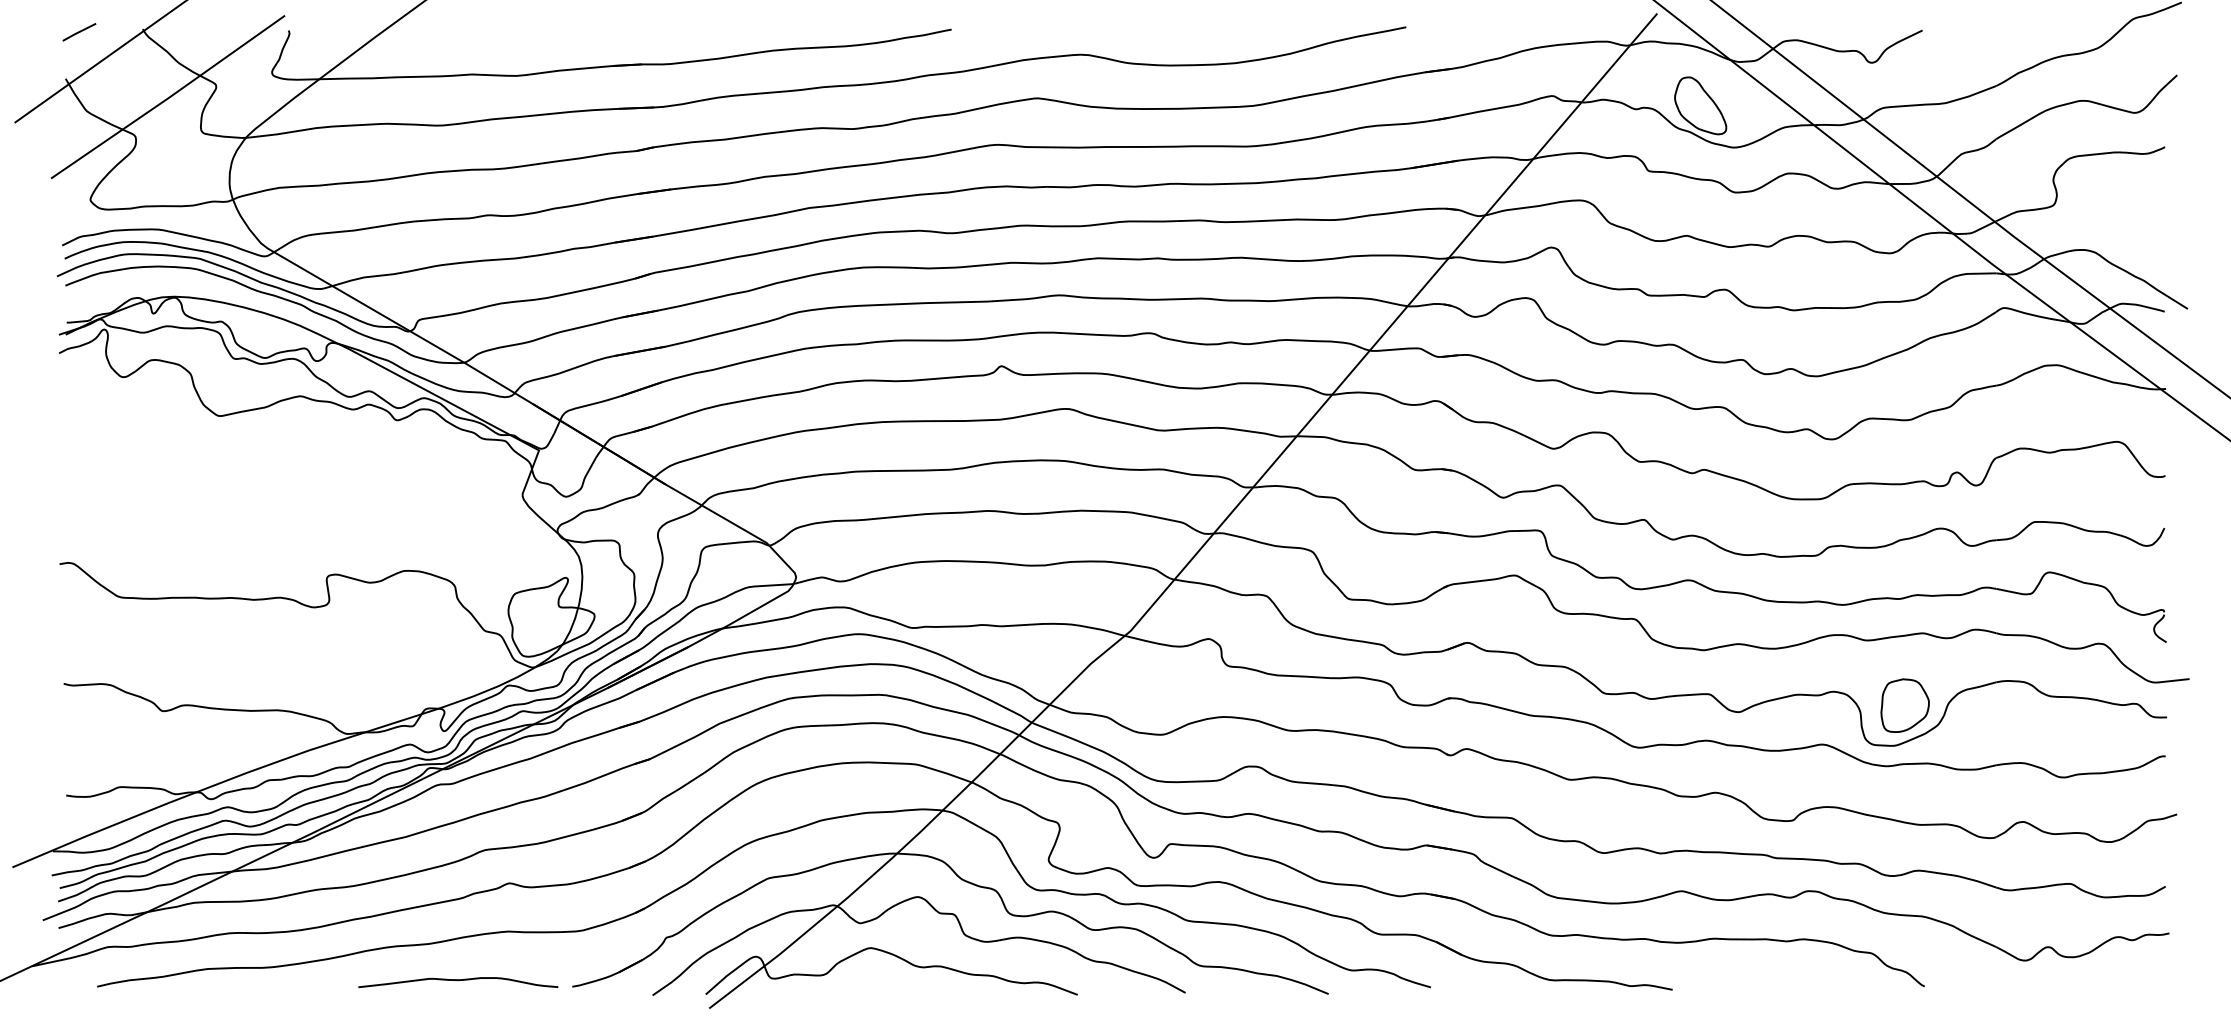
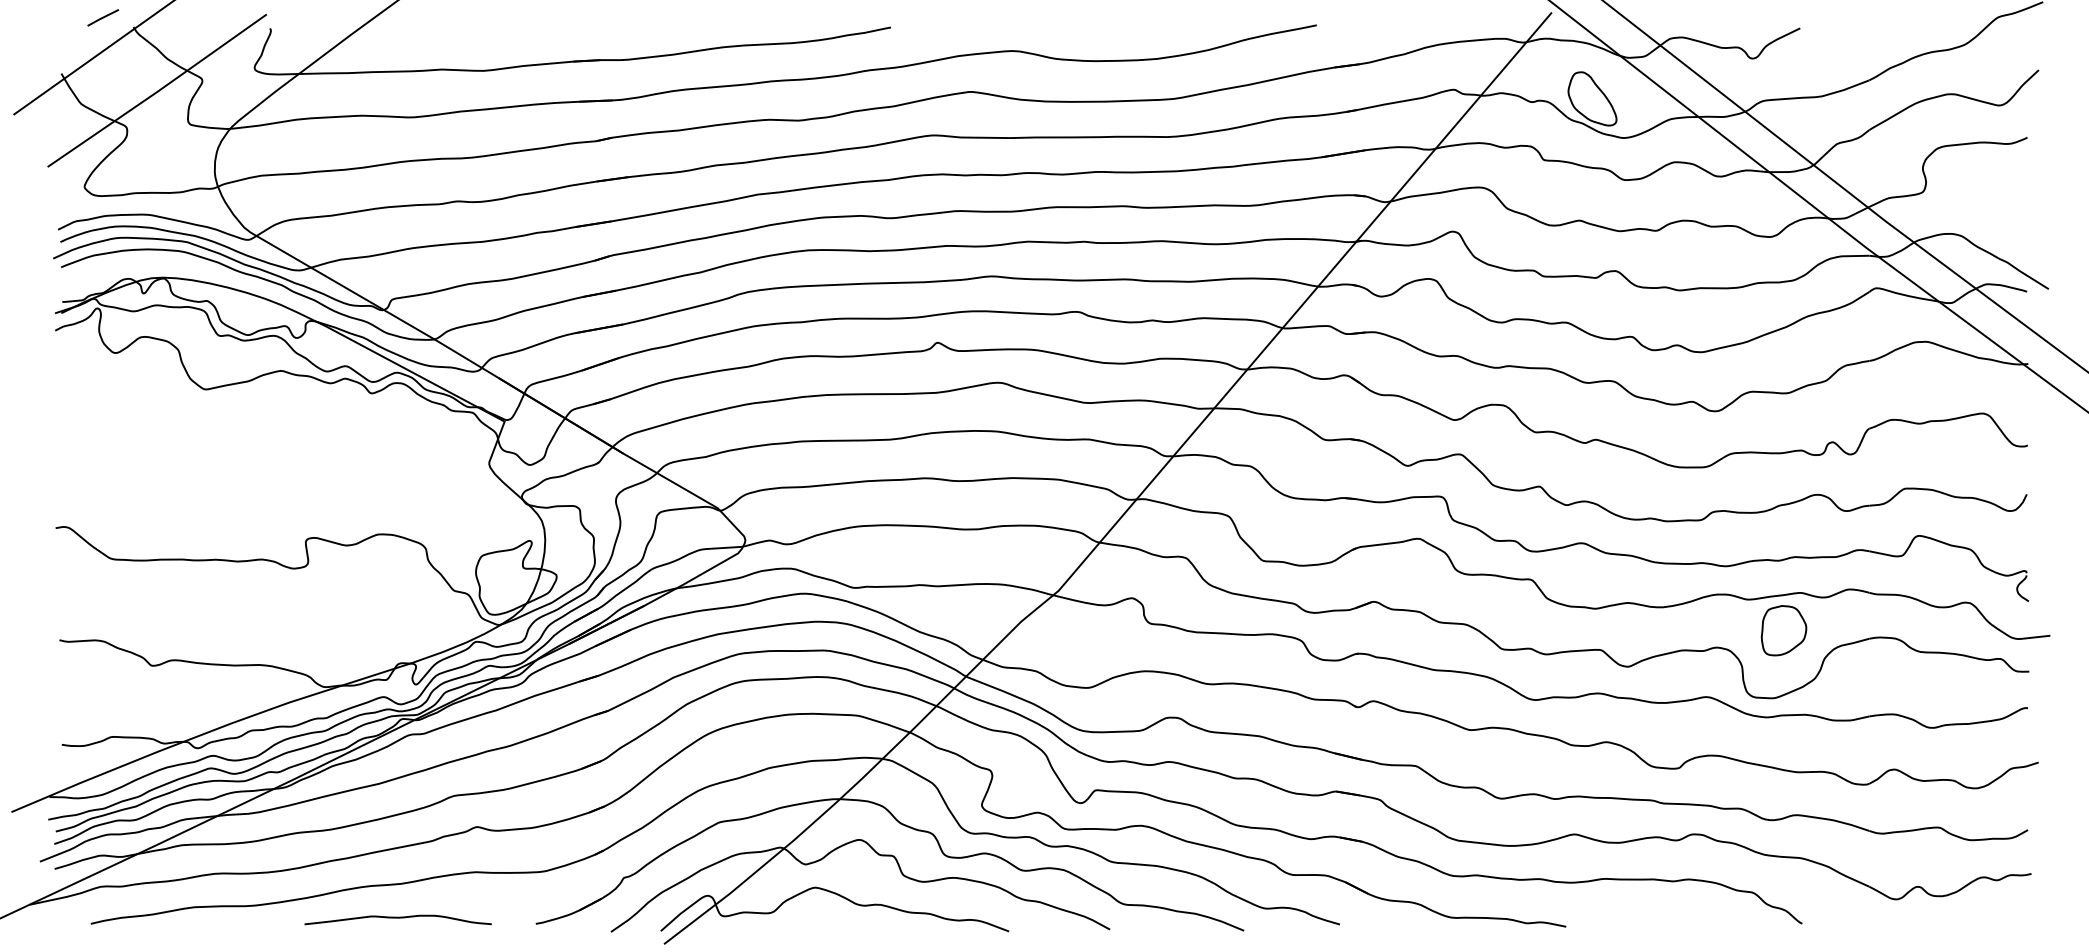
line: (79, 32) -> (103, 18), moved
part: (1904, 705) -> (1783, 630), moved
curve: (458, 981) -> (398, 918), moved

